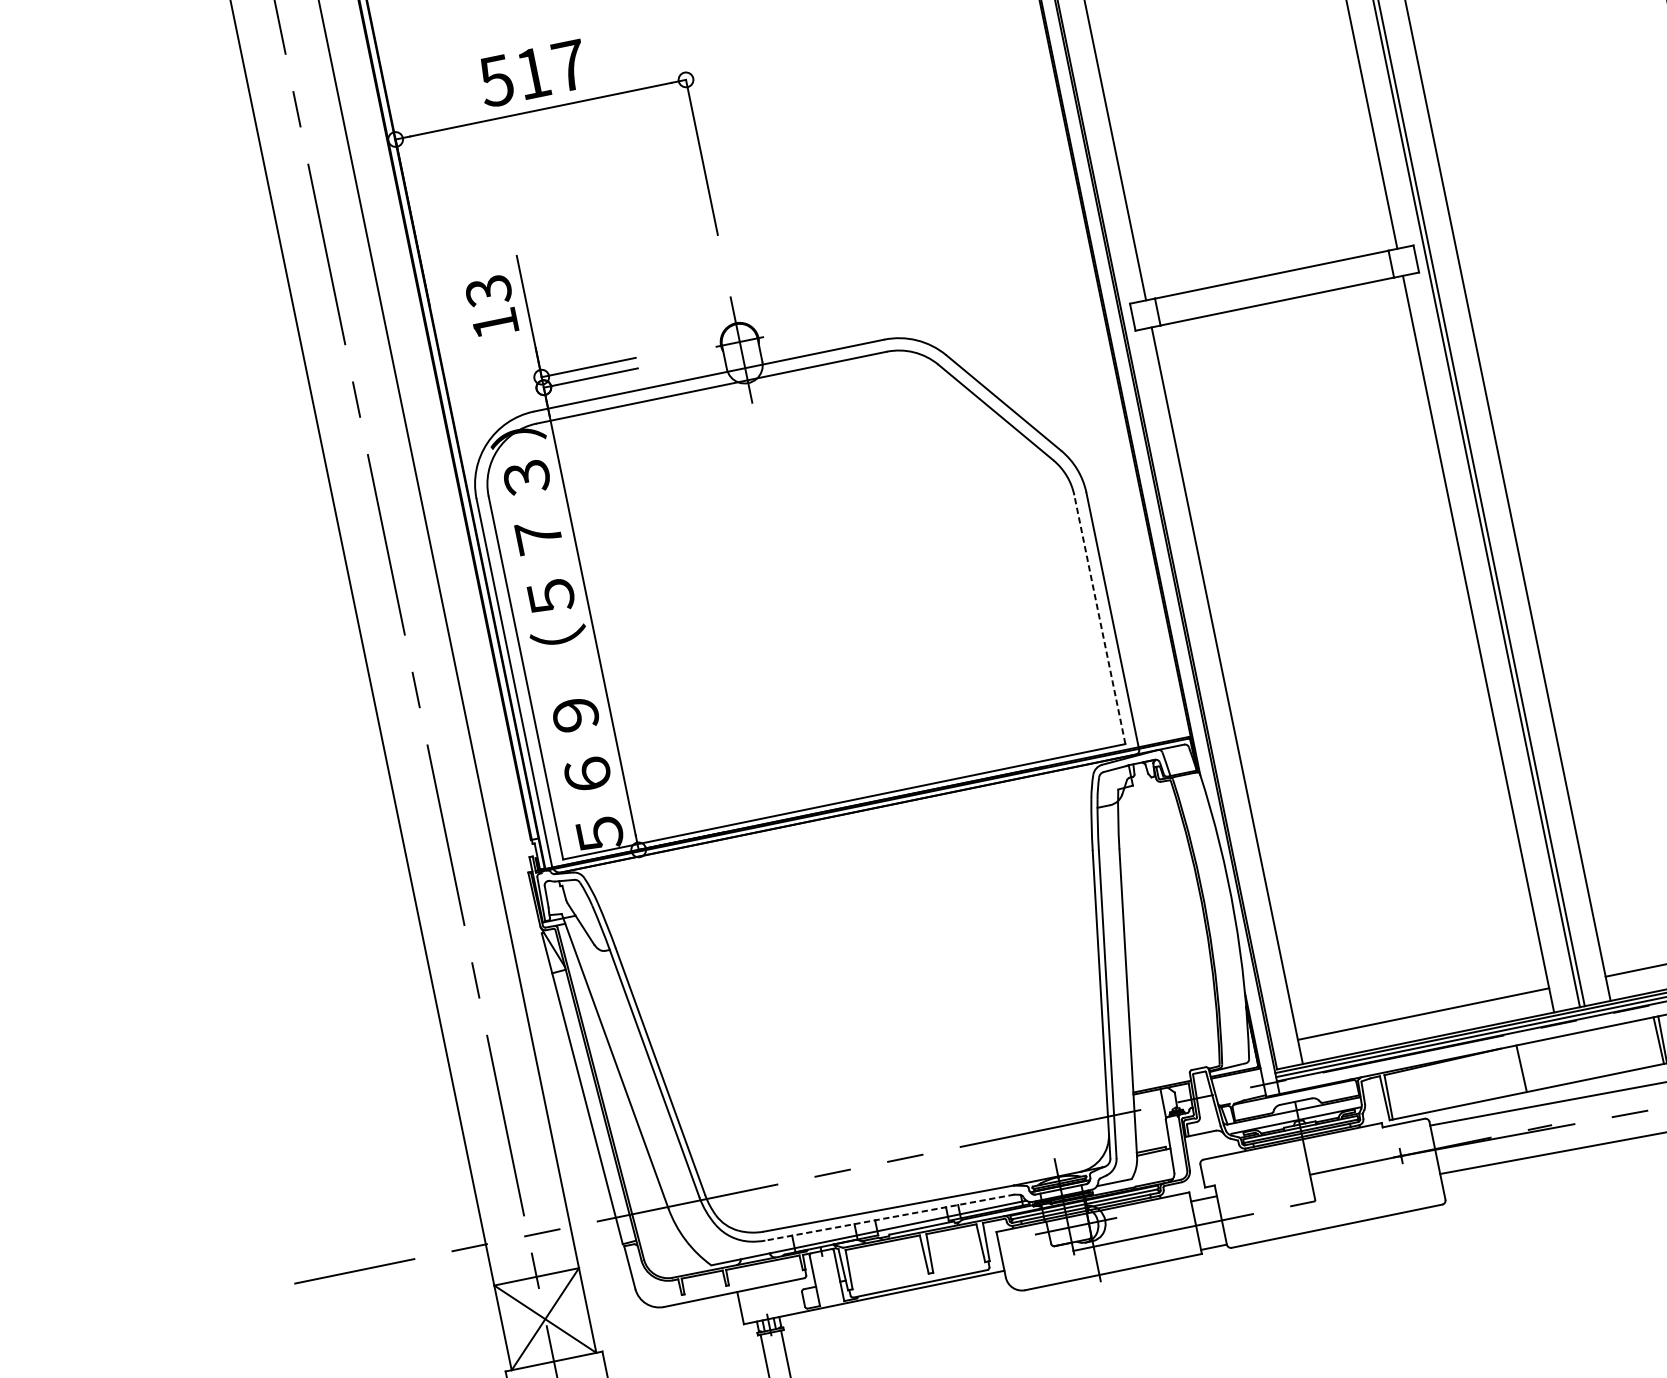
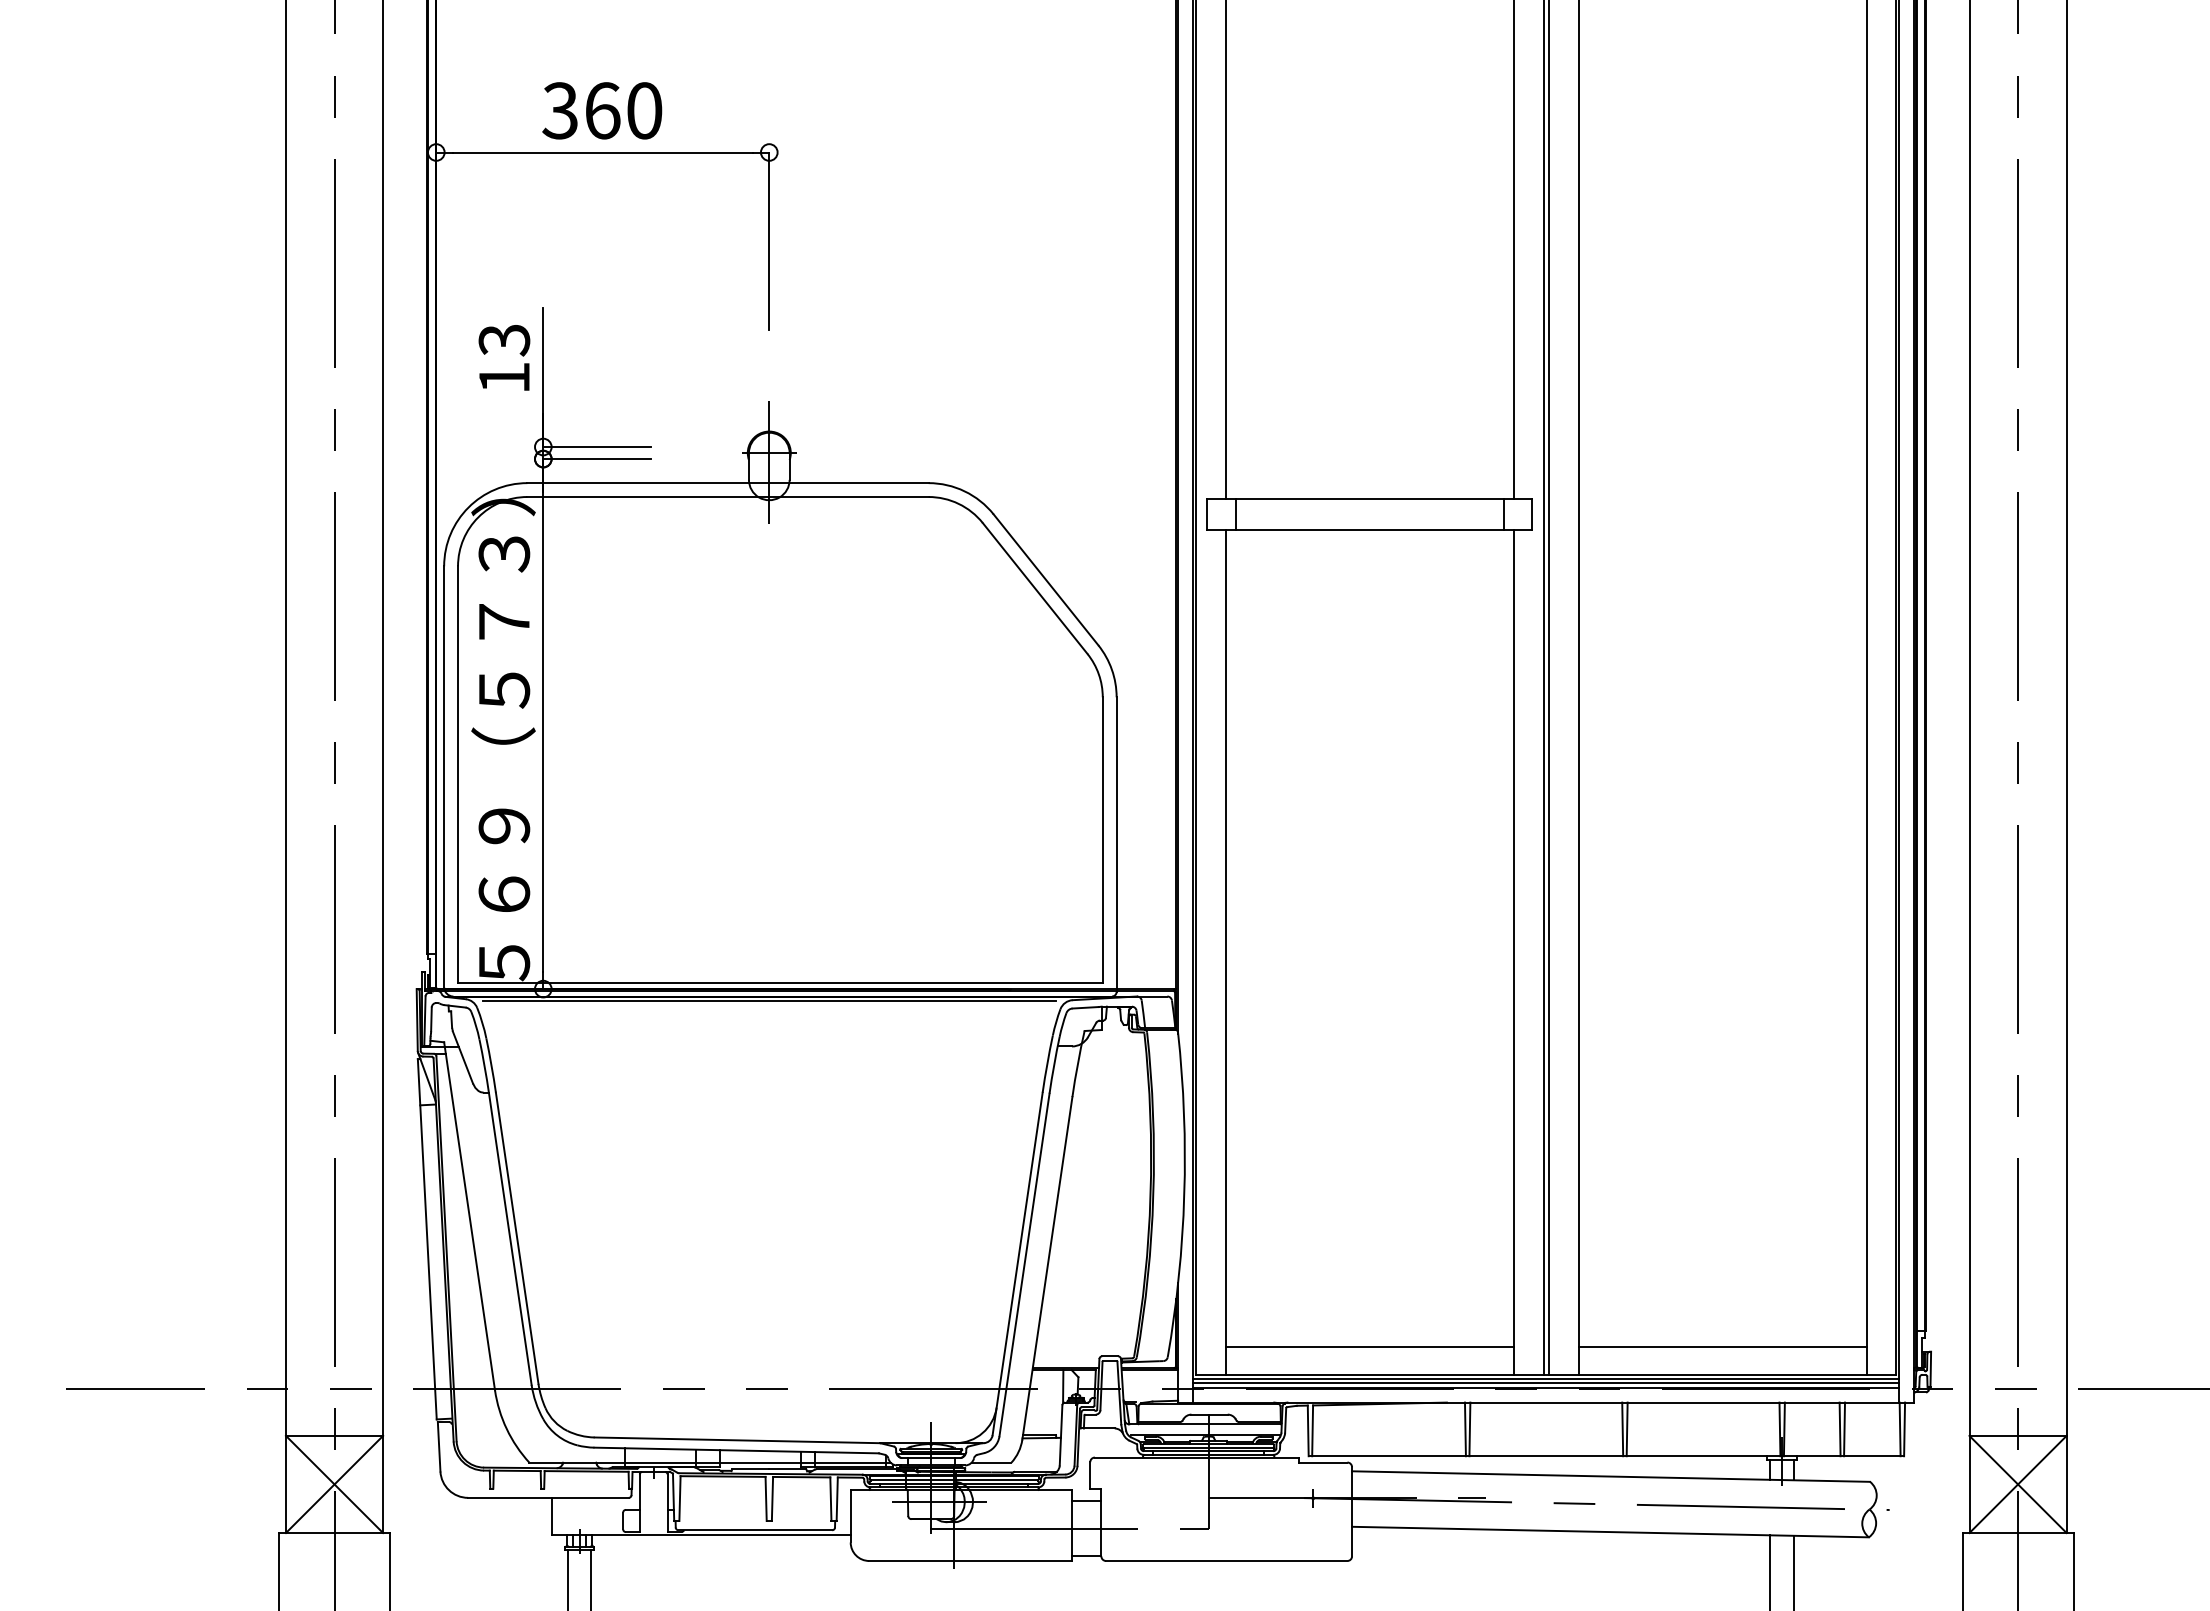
text: (533, 73) -> (602, 110), 517 -> 360
line: (1099, 619) -> (1102, 839), dashed -> solid
line: (838, 820) -> (769, 1001), added
line: (1525, 1068) -> (1469, 1429), added
line: (889, 1217) -> (736, 1450), dashed -> solid

